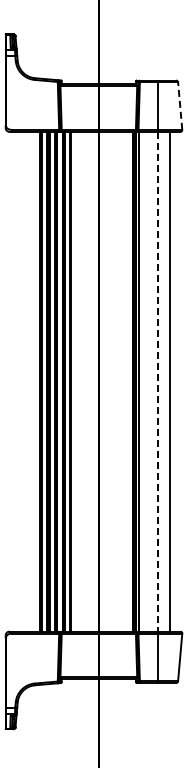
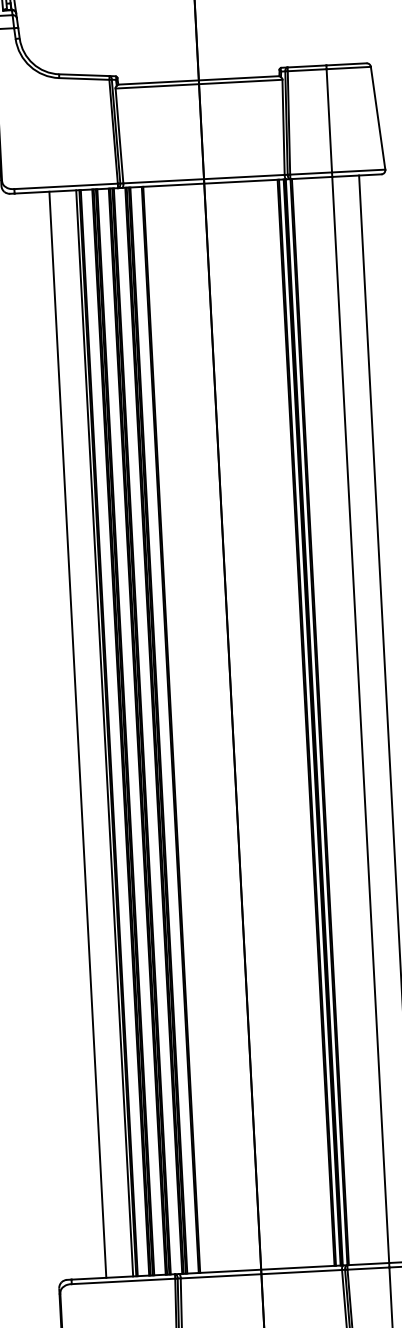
line: (180, 106) -> (378, 119), dashed -> solid
line: (27, 381) -> (77, 734), added
line: (157, 381) -> (360, 719), dashed -> solid

